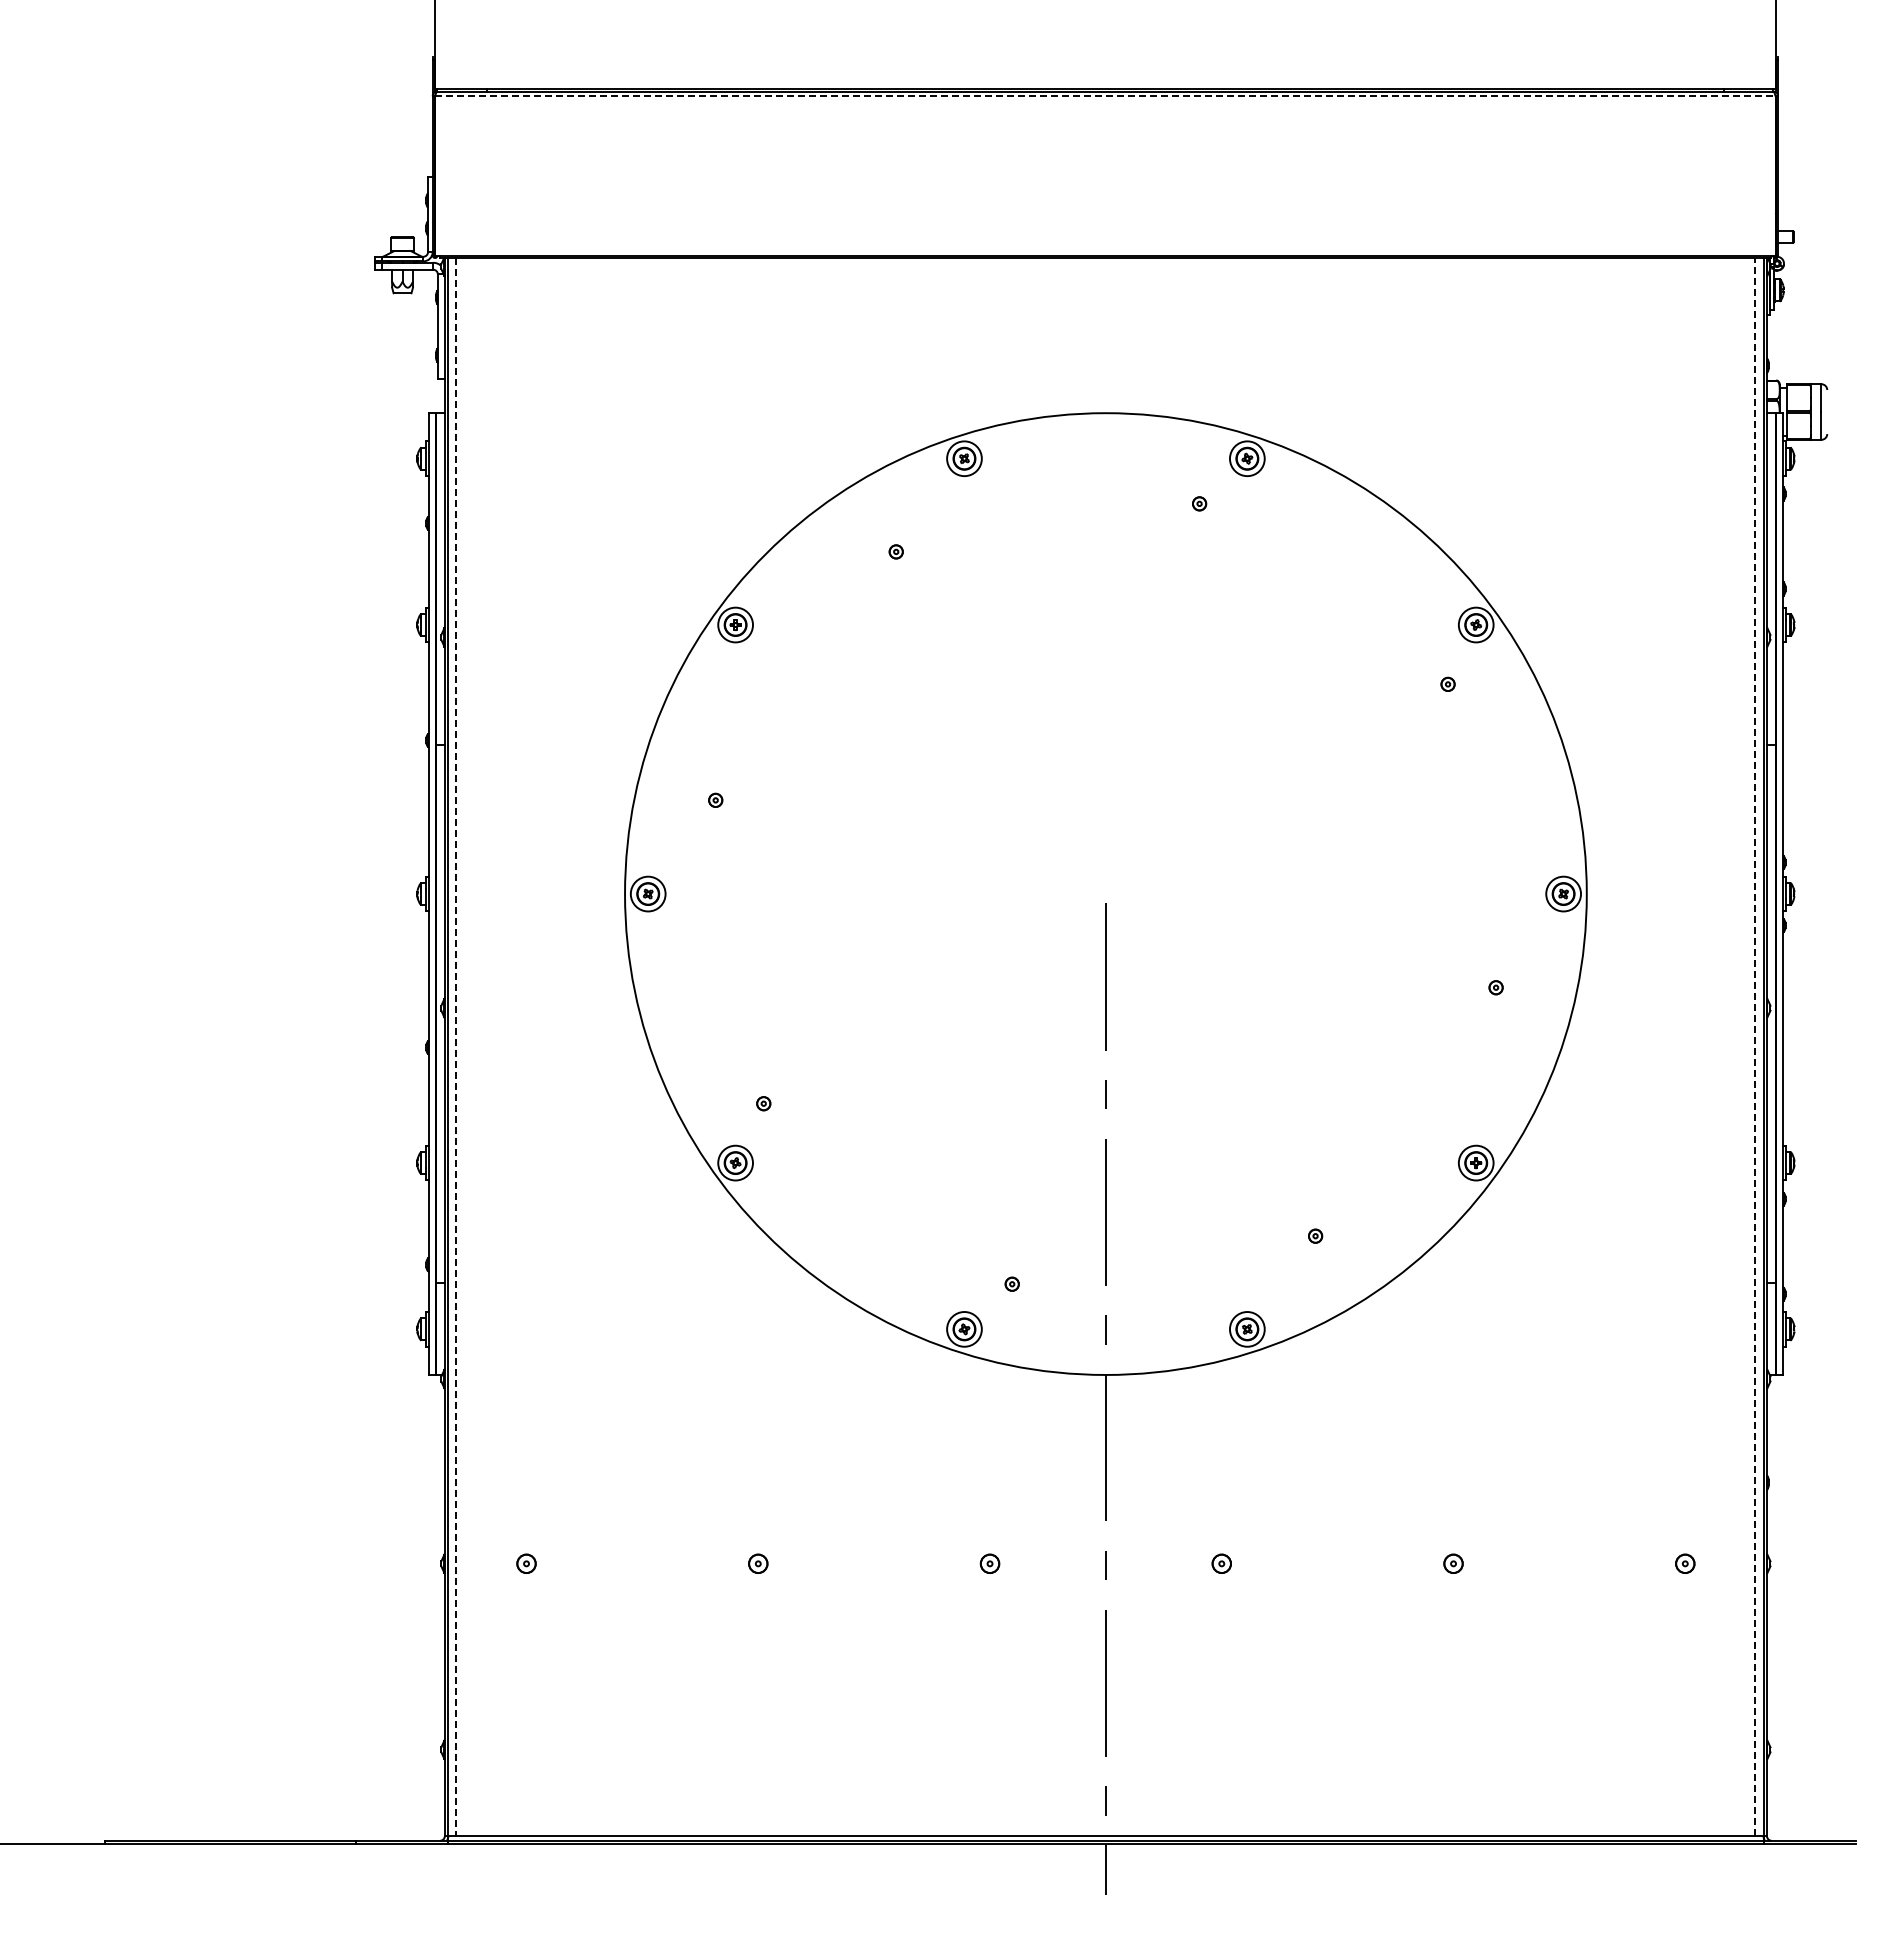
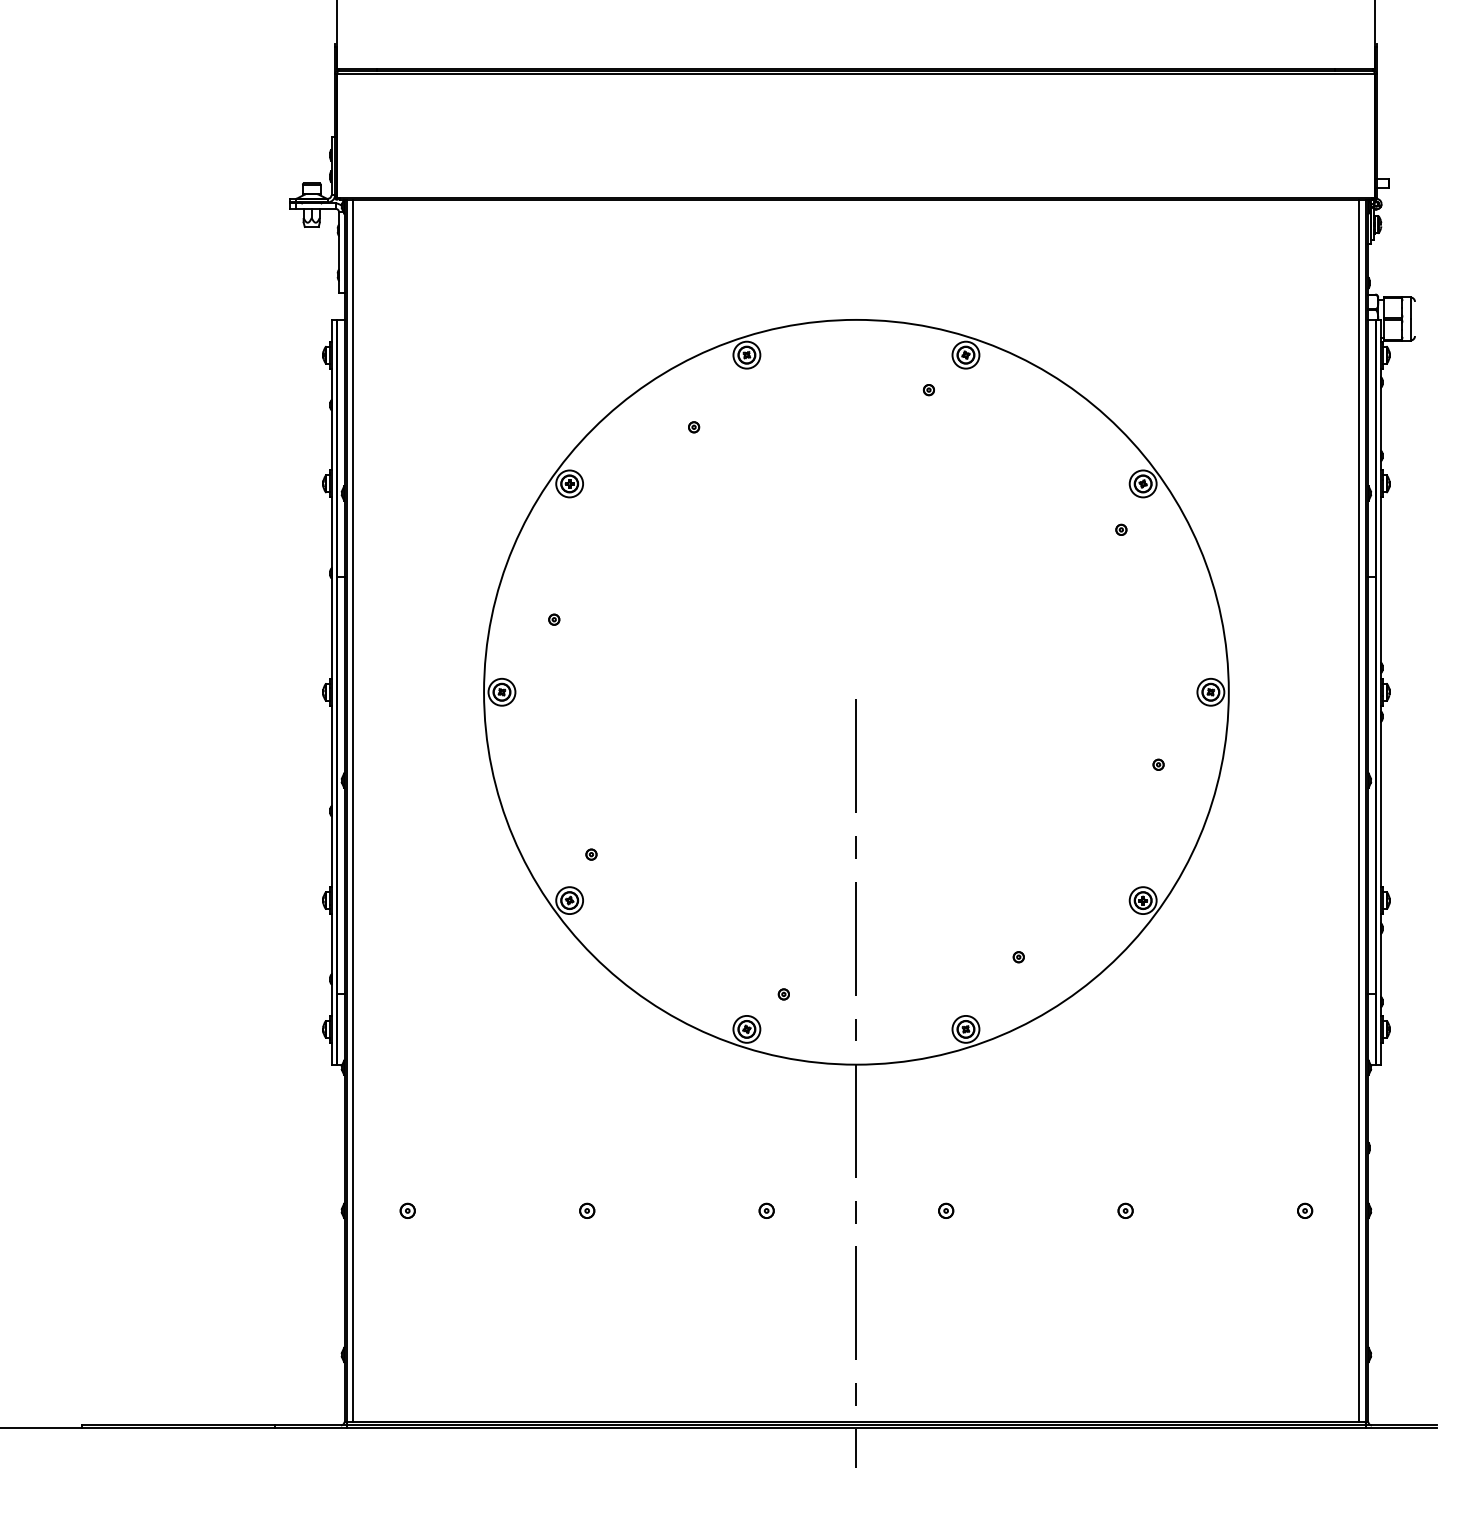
line: (1105, 96) -> (856, 74), dashed -> solid
line: (1755, 1046) -> (1359, 810), dashed -> solid
line: (456, 1047) -> (353, 811), dashed -> solid

